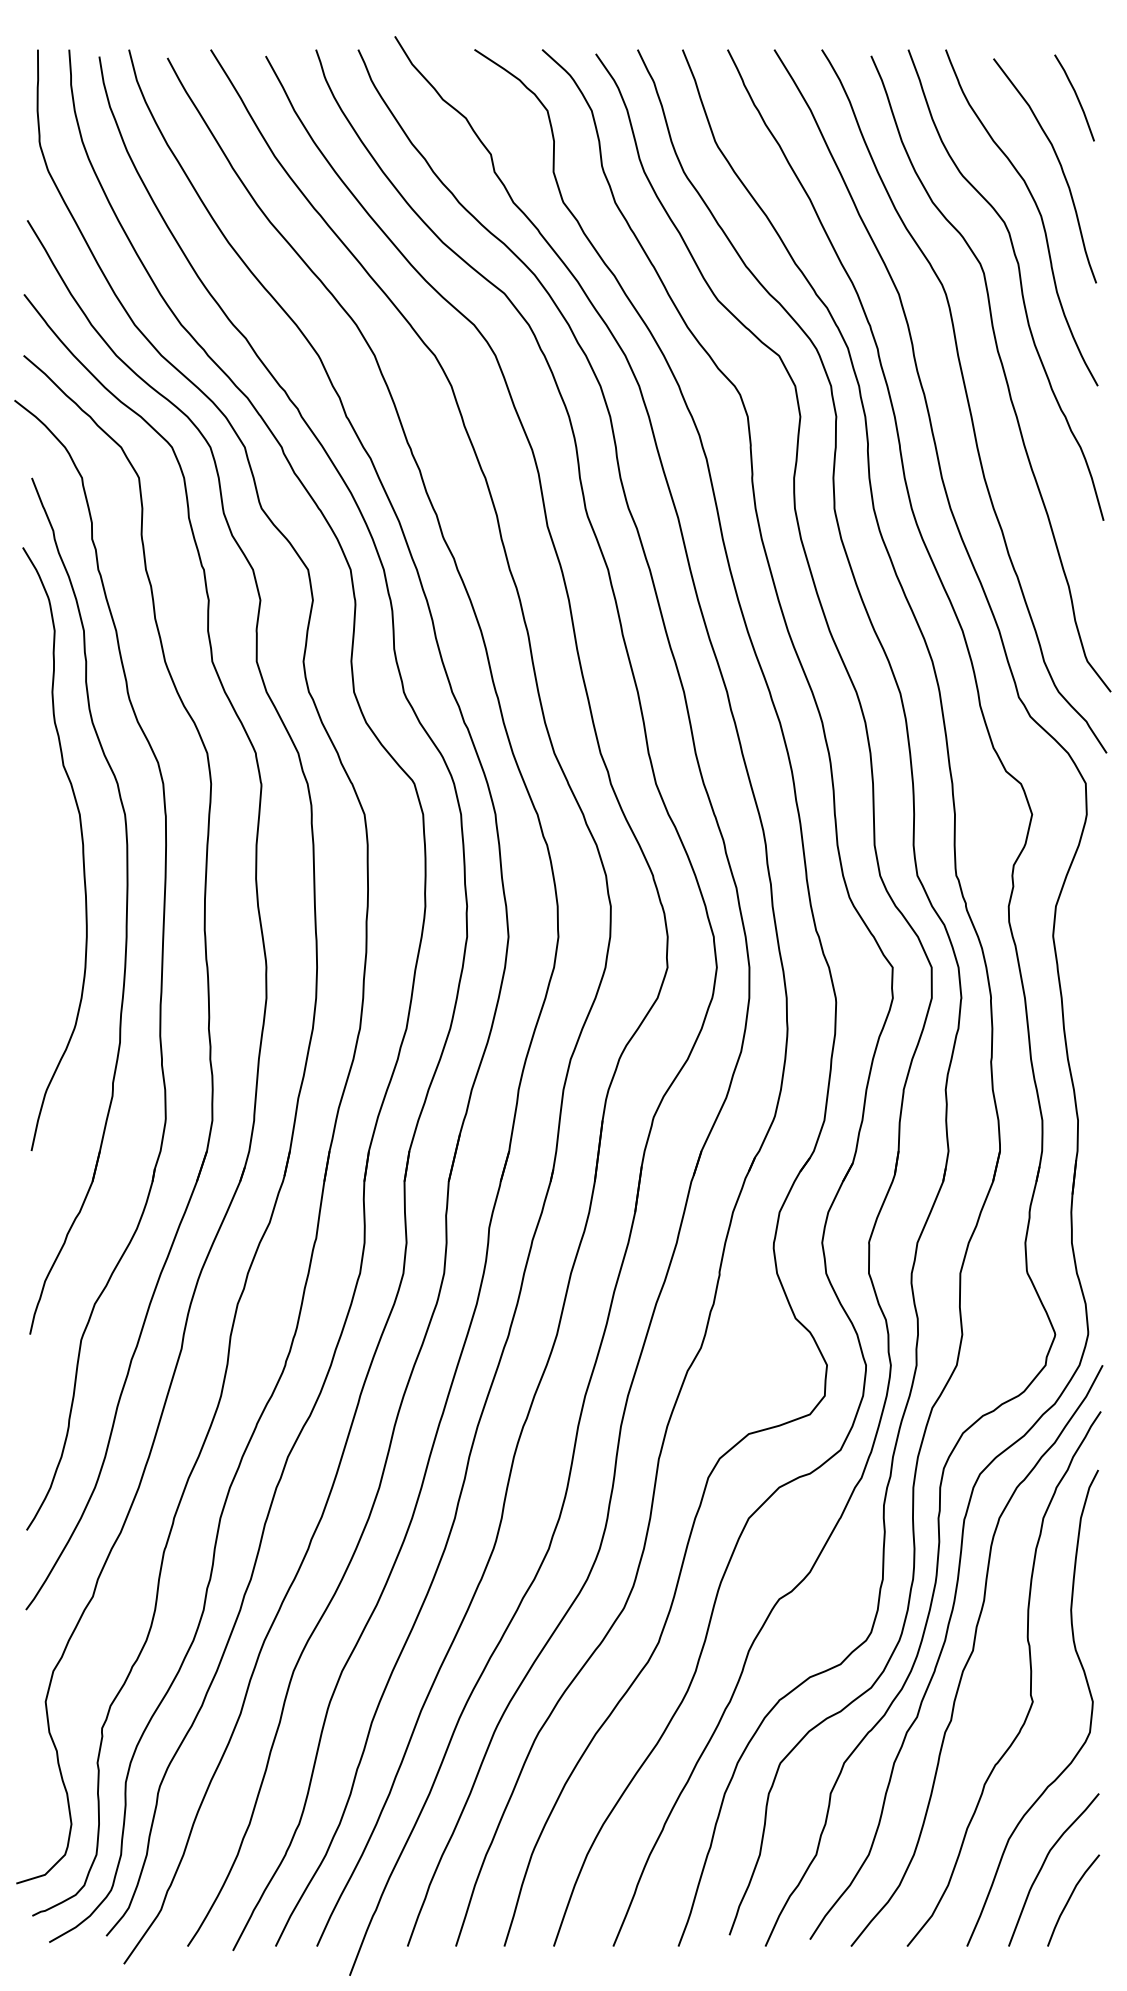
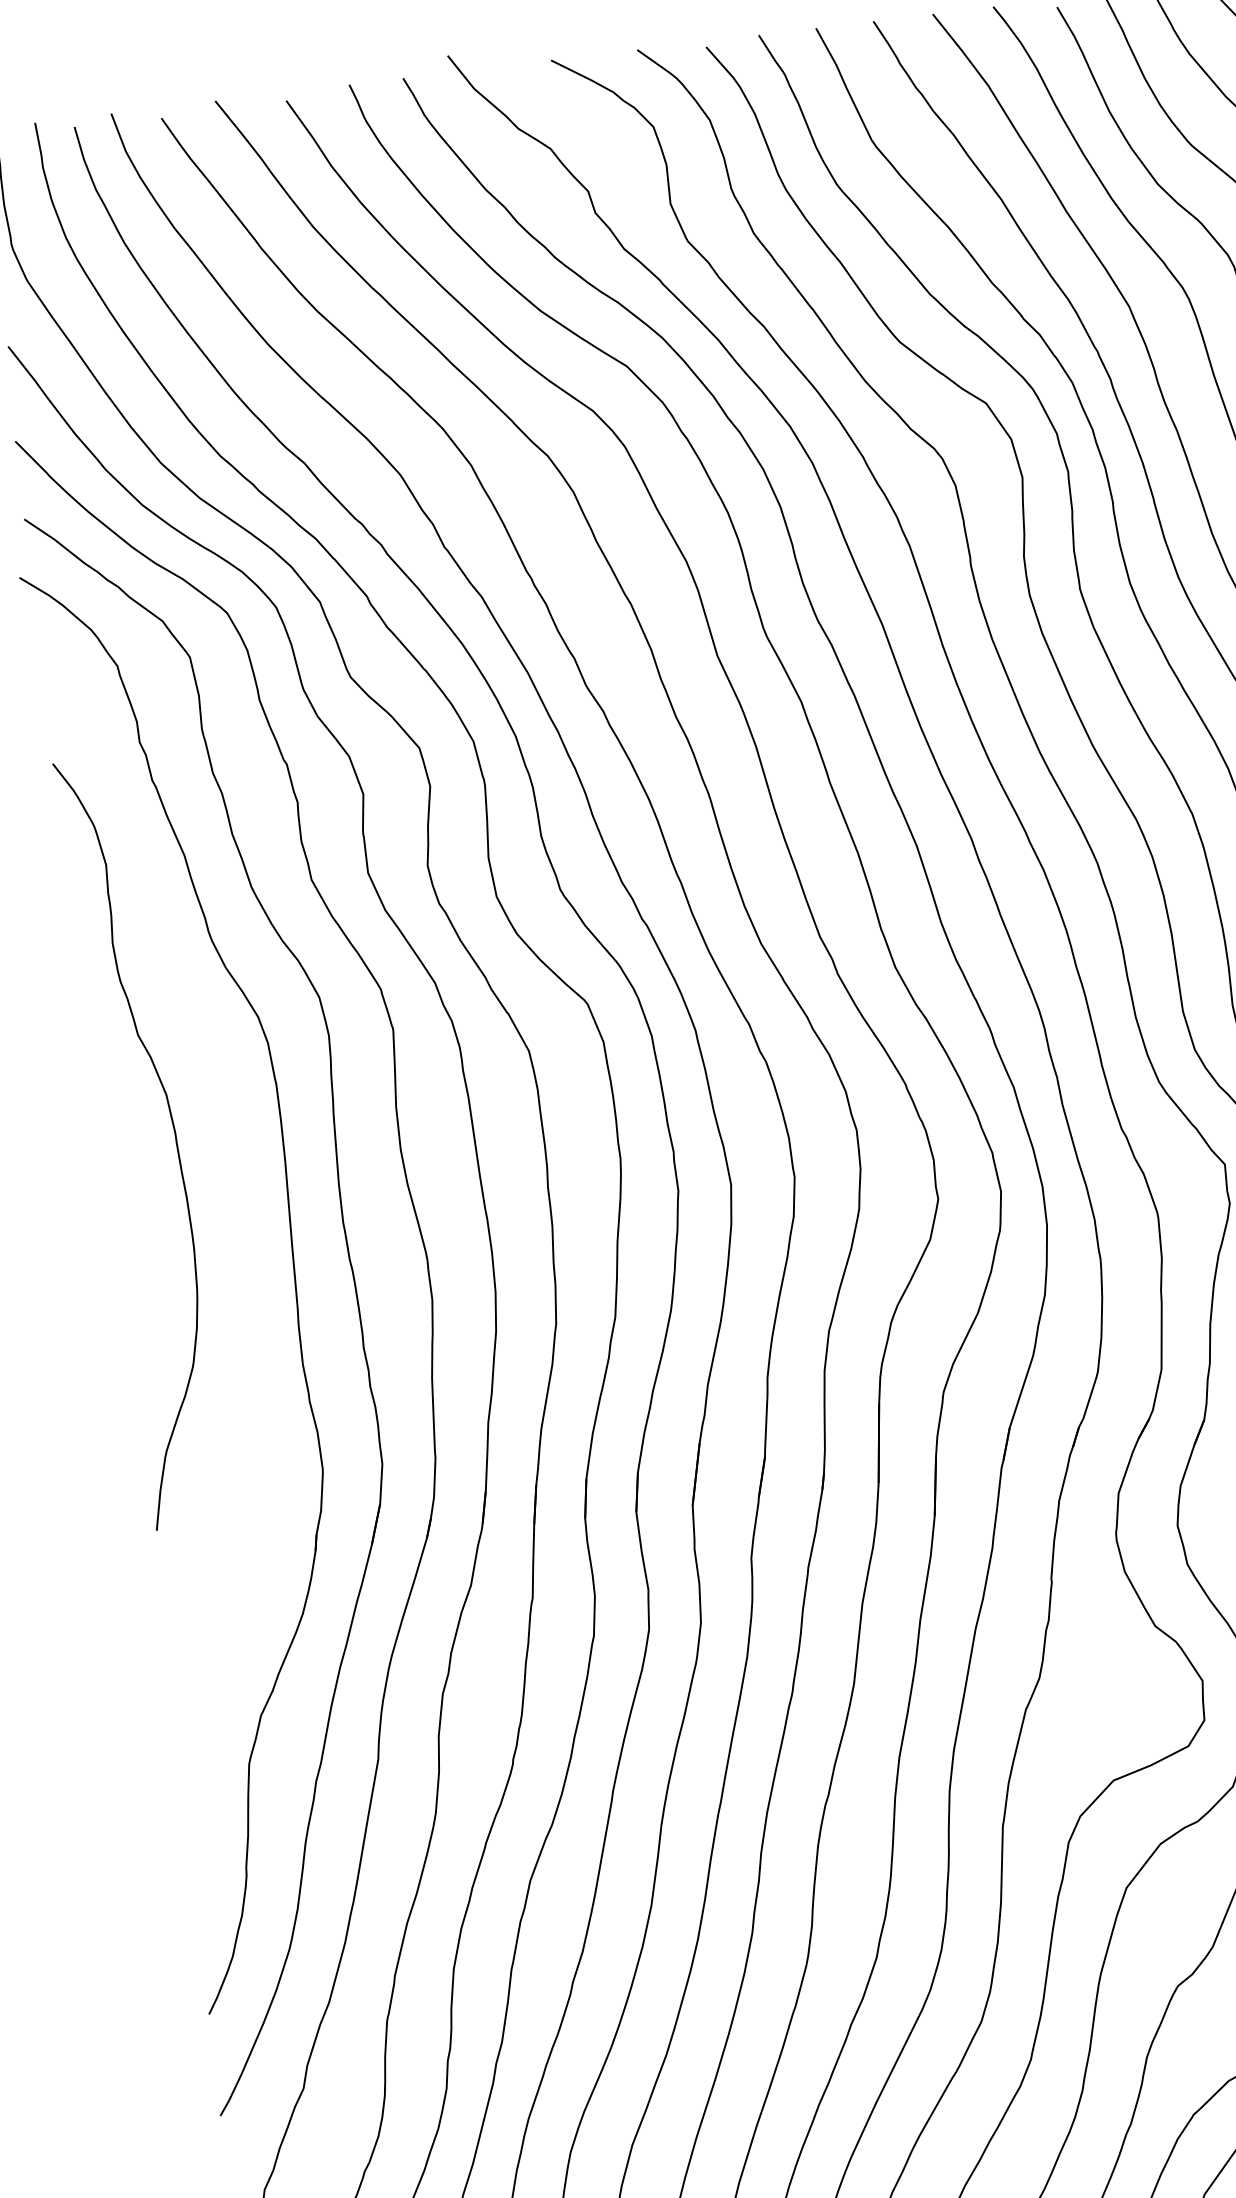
part: (126, 905) -> (239, 1203), removed

